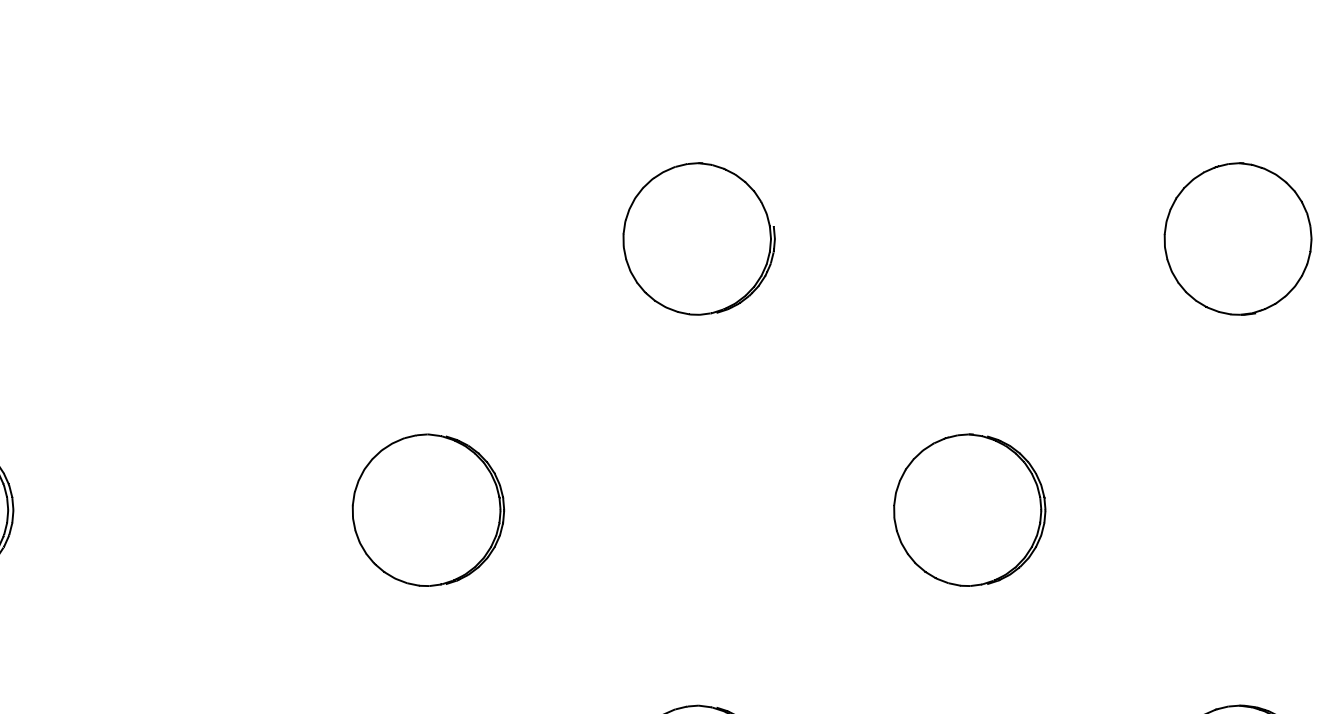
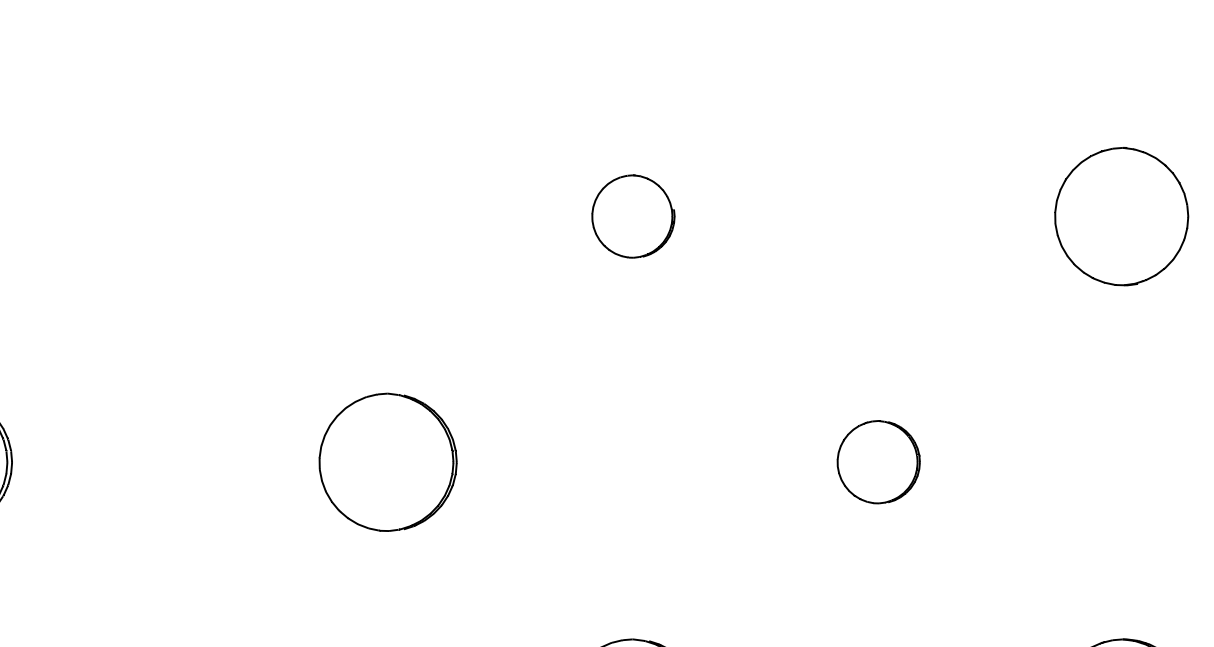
part: (699, 238) -> (633, 216), size x0.6
part: (969, 509) -> (878, 461), size x0.6

